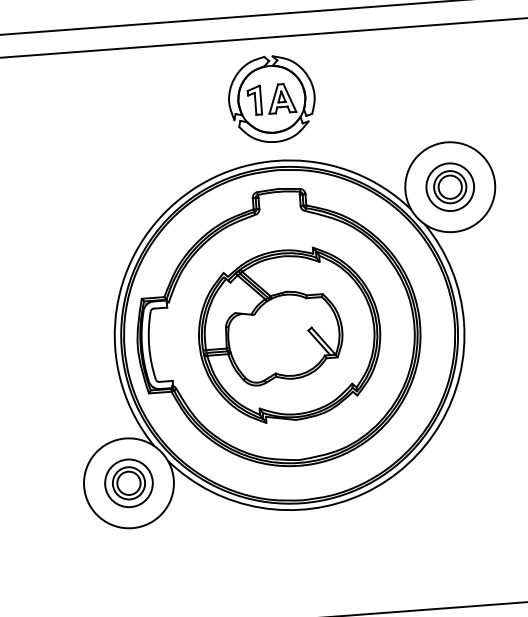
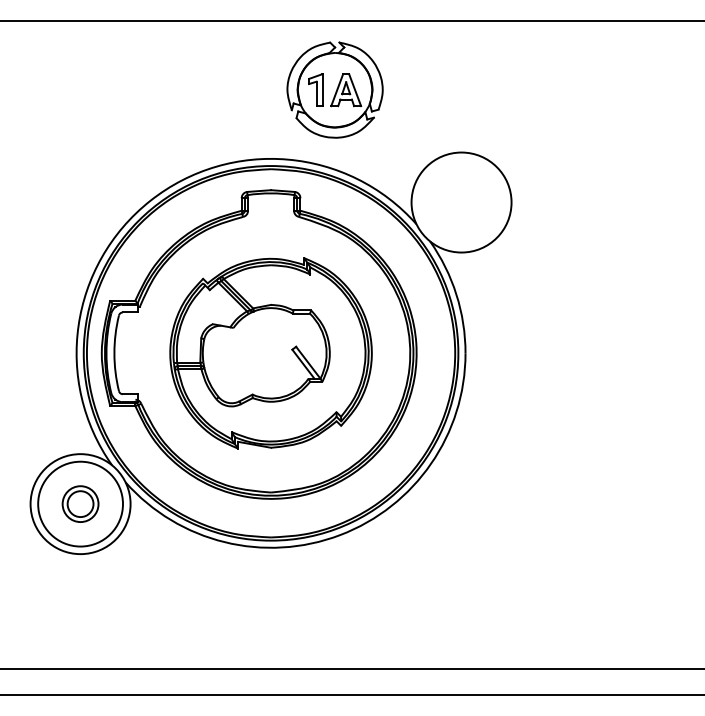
part: (271, 98) -> (334, 89), moved
part: (450, 187) -> (461, 202), removed
circle: (128, 482) -> (80, 503), size x1.6

